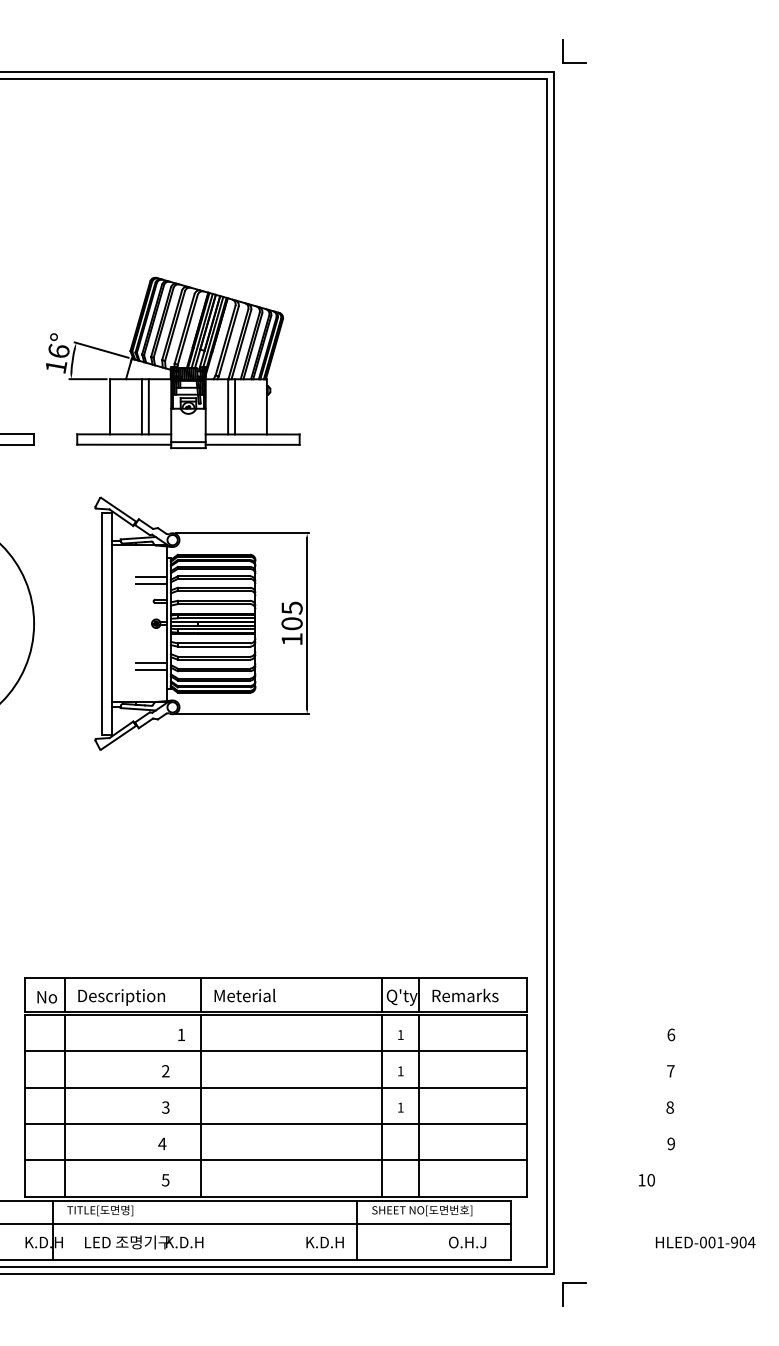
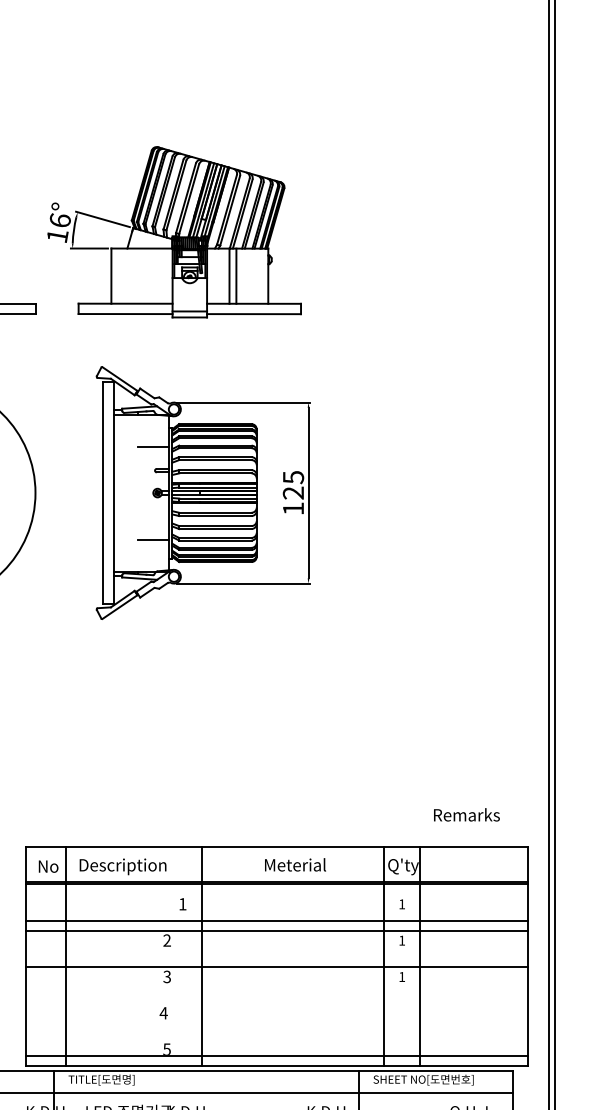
line: (141, 406) -> (142, 275), removed
line: (148, 406) -> (149, 275), removed
line: (151, 584) -> (152, 453), removed
text: (291, 623) -> (292, 492), 105 -> 125
line: (151, 663) -> (152, 532), removed
text: (244, 995) -> (294, 864), moved
text: (465, 995) -> (466, 814), moved
line: (276, 1087) -> (277, 930), moved
line: (276, 1124) -> (277, 967), moved
line: (276, 1160) -> (277, 1055), moved

